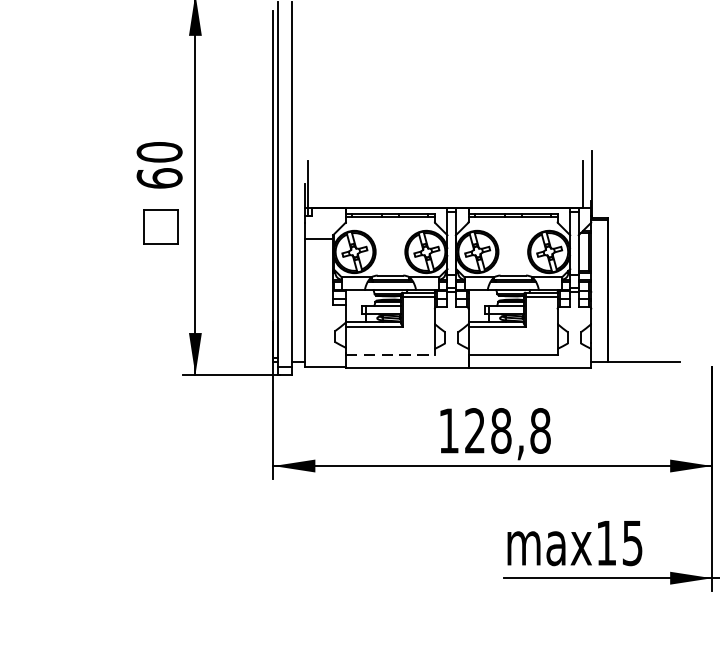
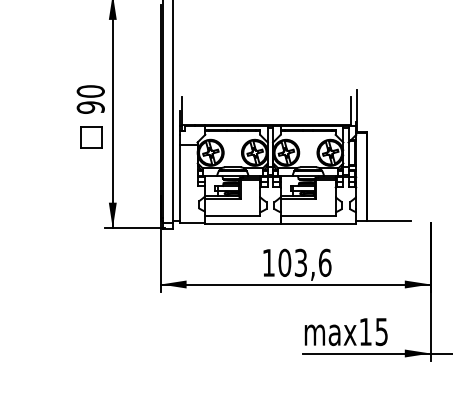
text: (159, 178) -> (90, 107), 60 -> 90
line: (391, 353) -> (233, 215), dashed -> solid
text: (507, 430) -> (304, 262), 128,8 -> 103,6

